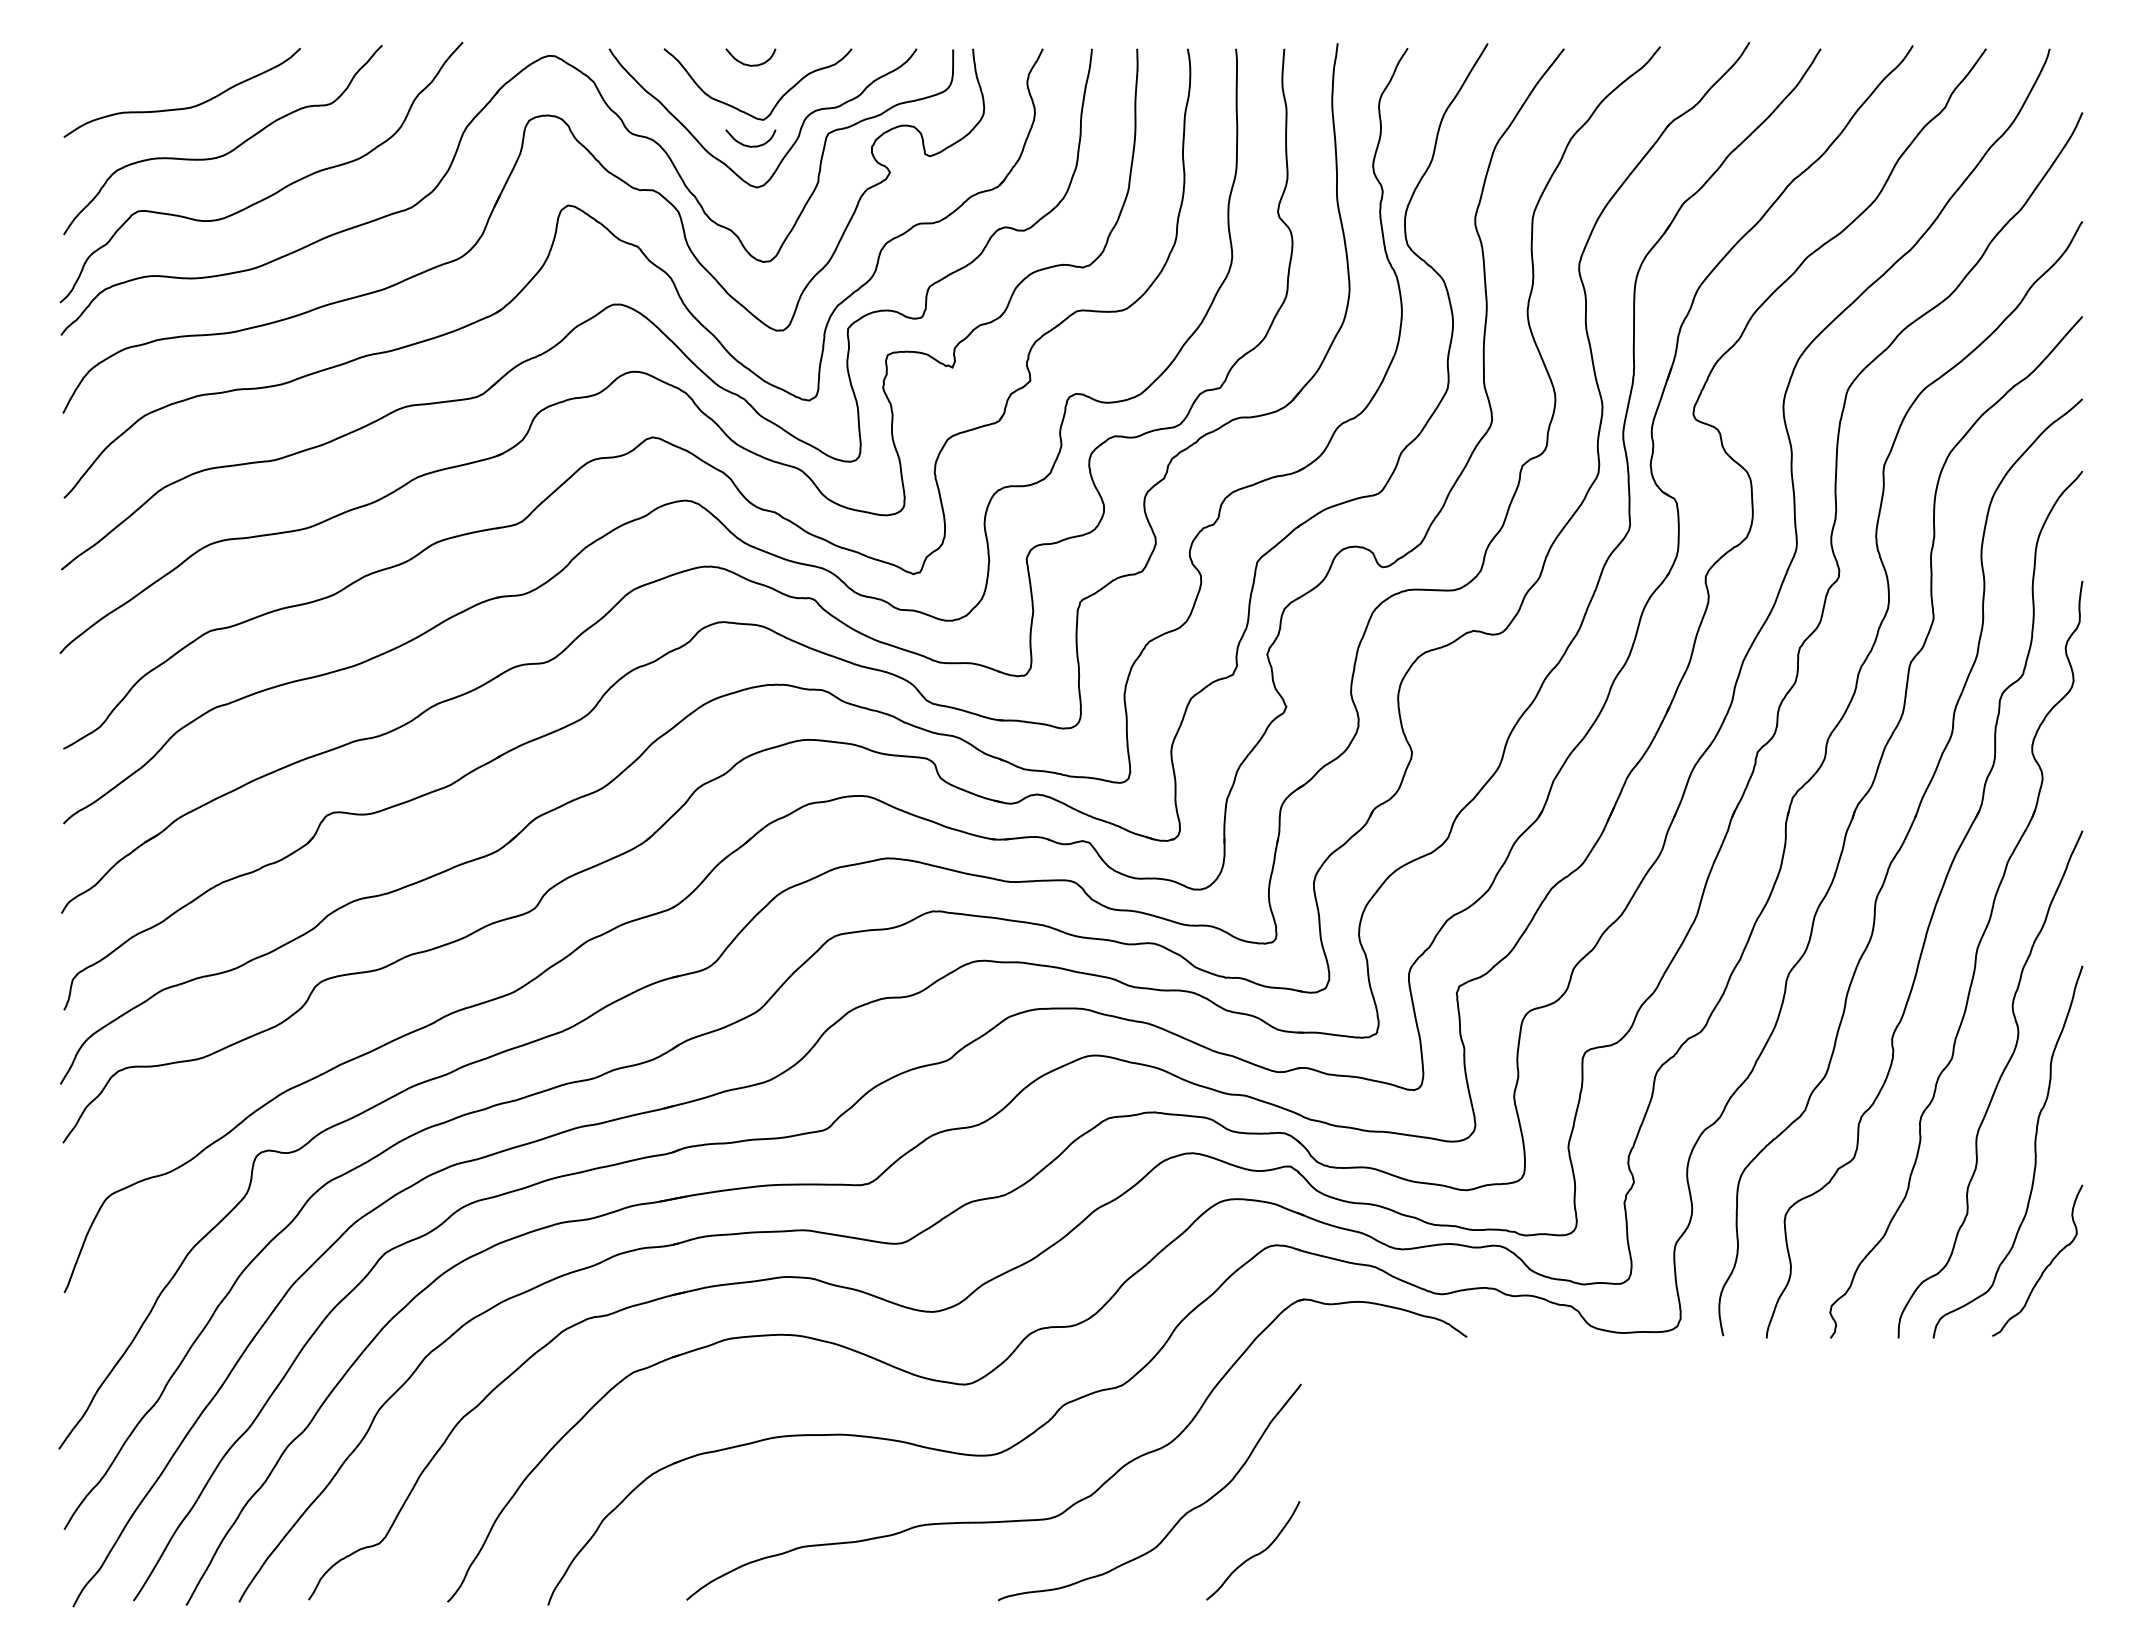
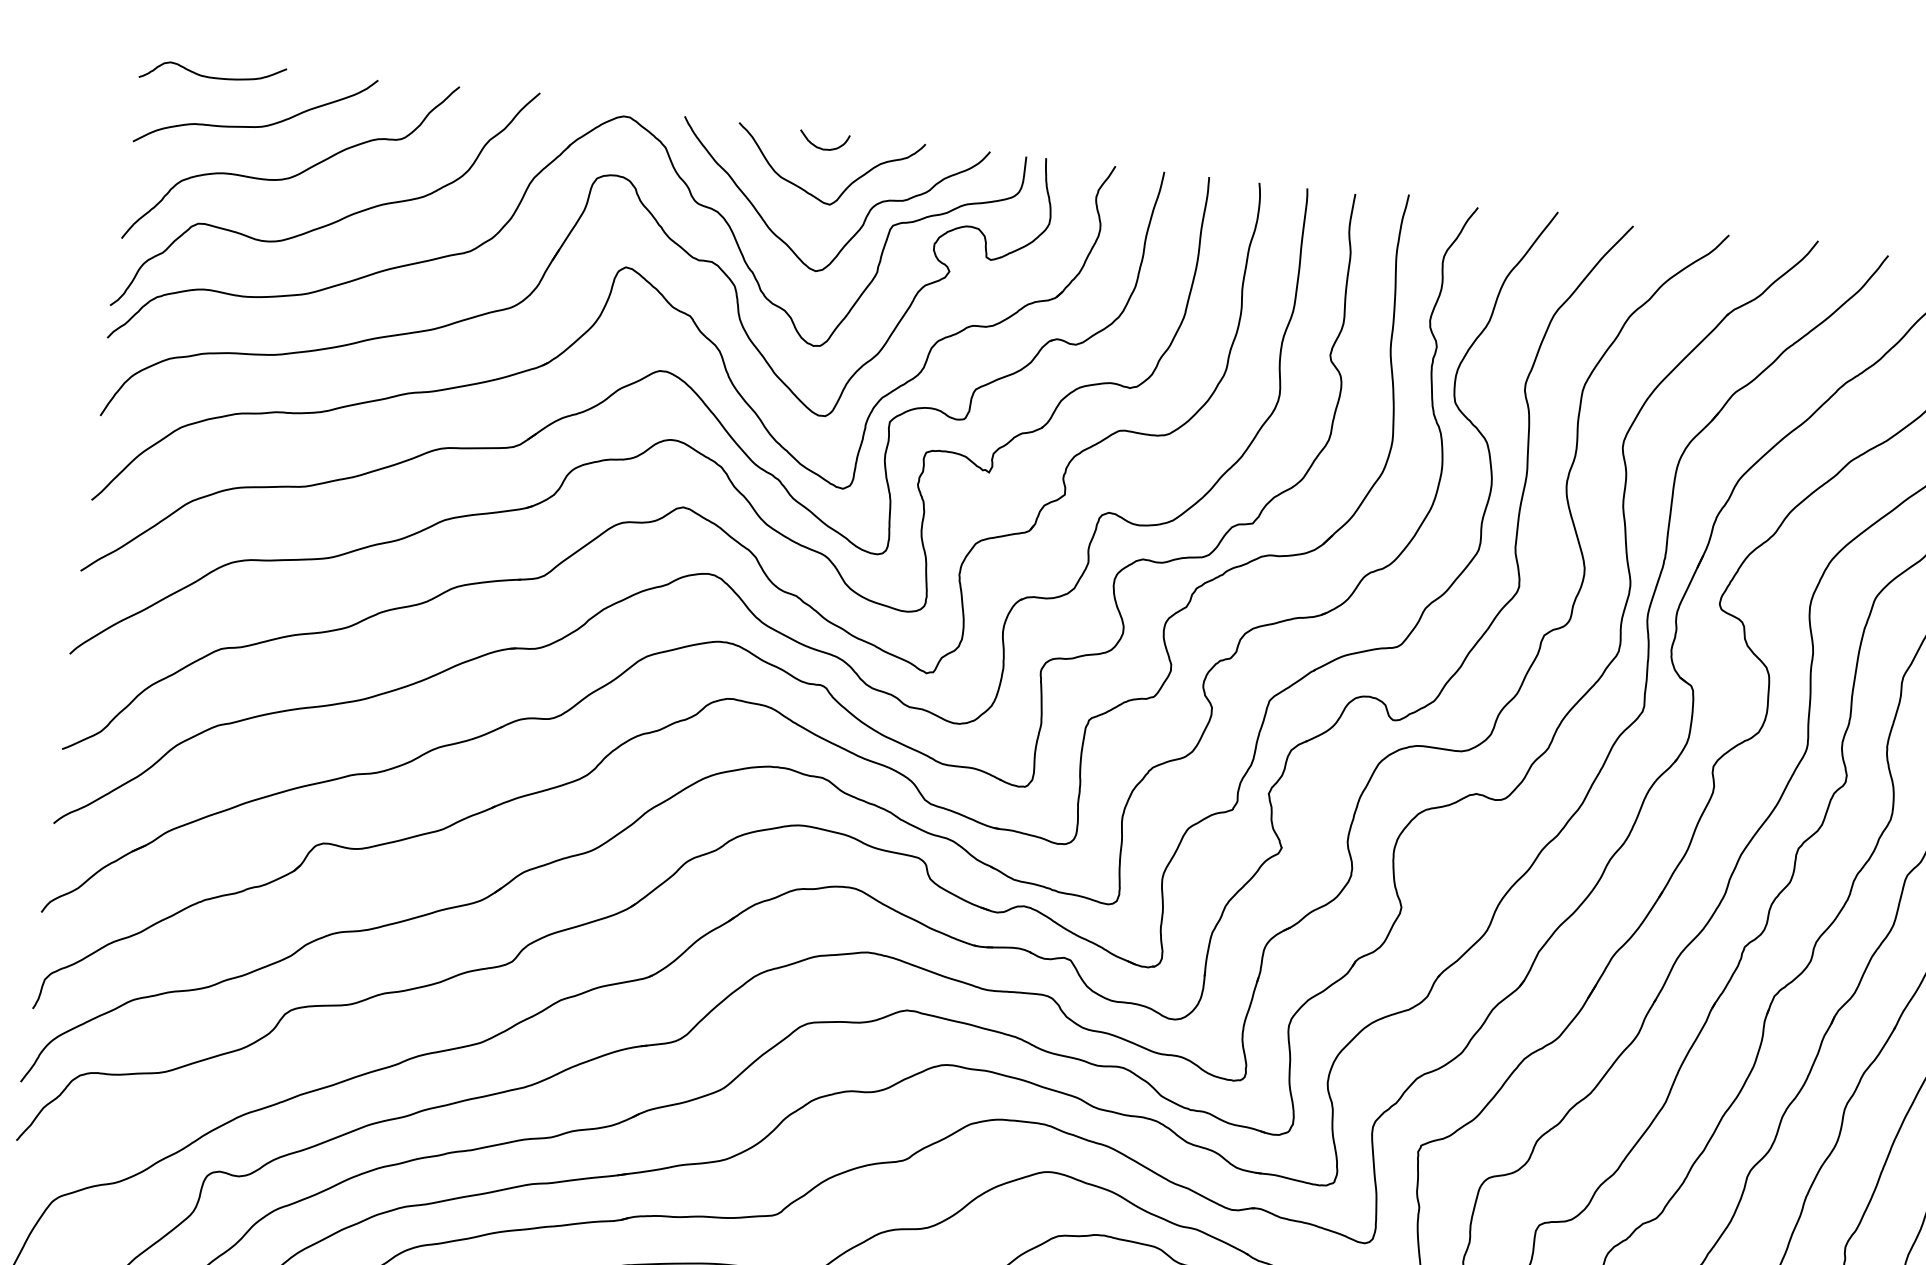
curve: (135, 63) -> (212, 76), added
curve: (750, 145) -> (814, 228), removed

